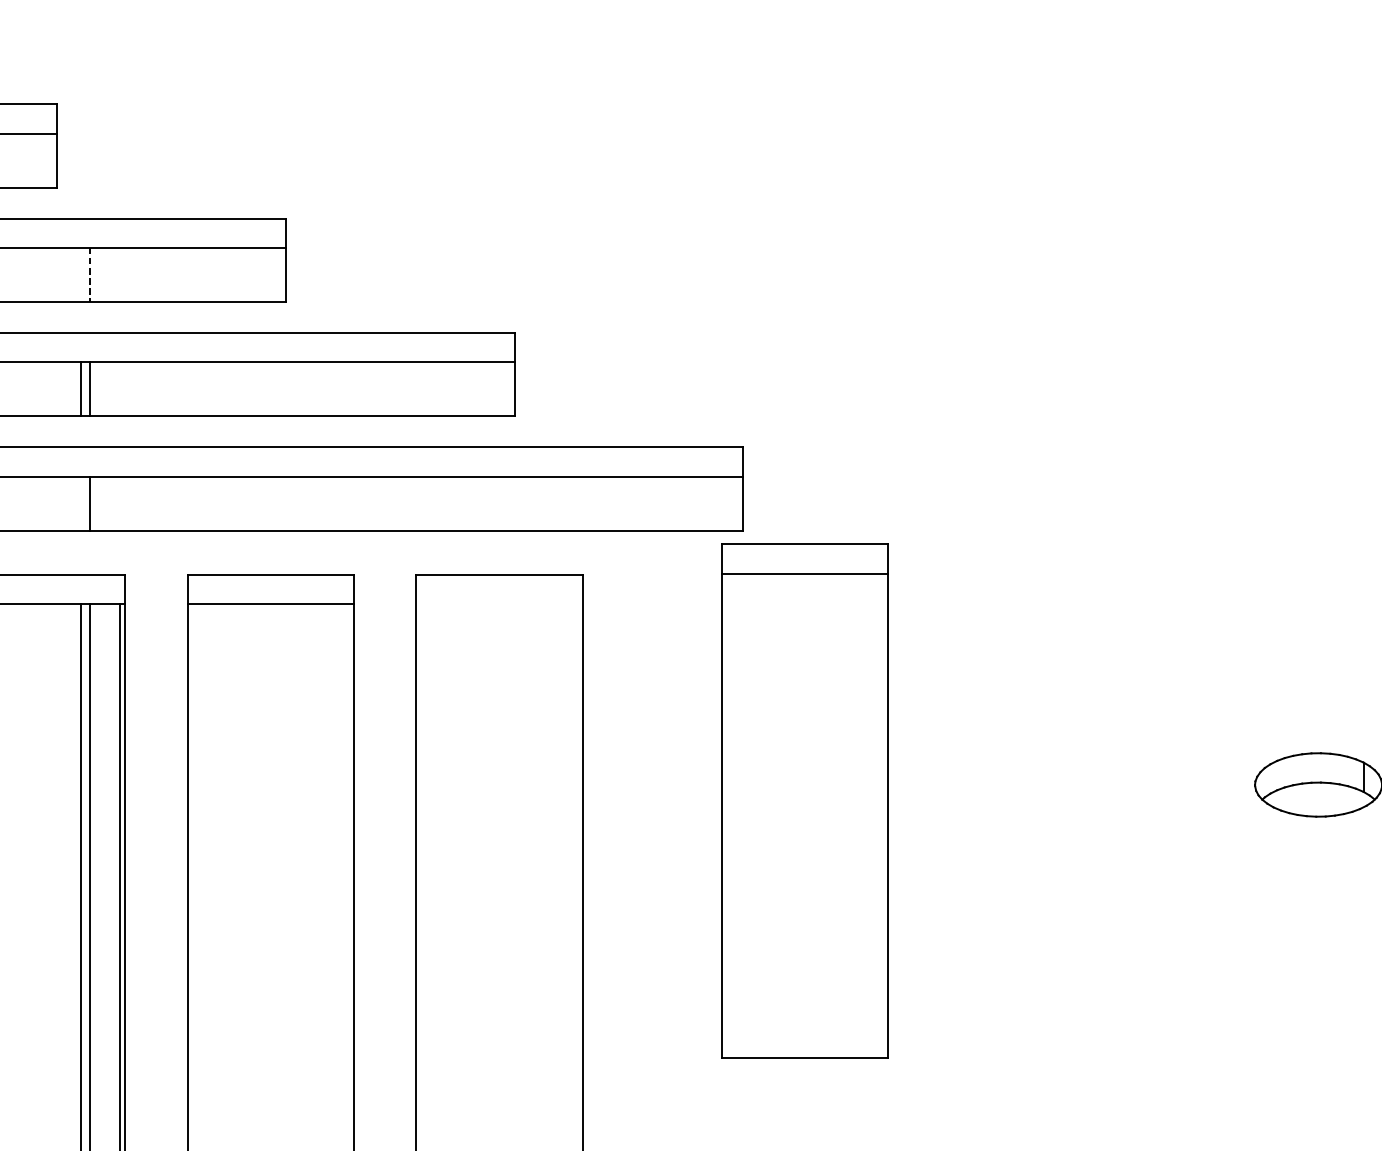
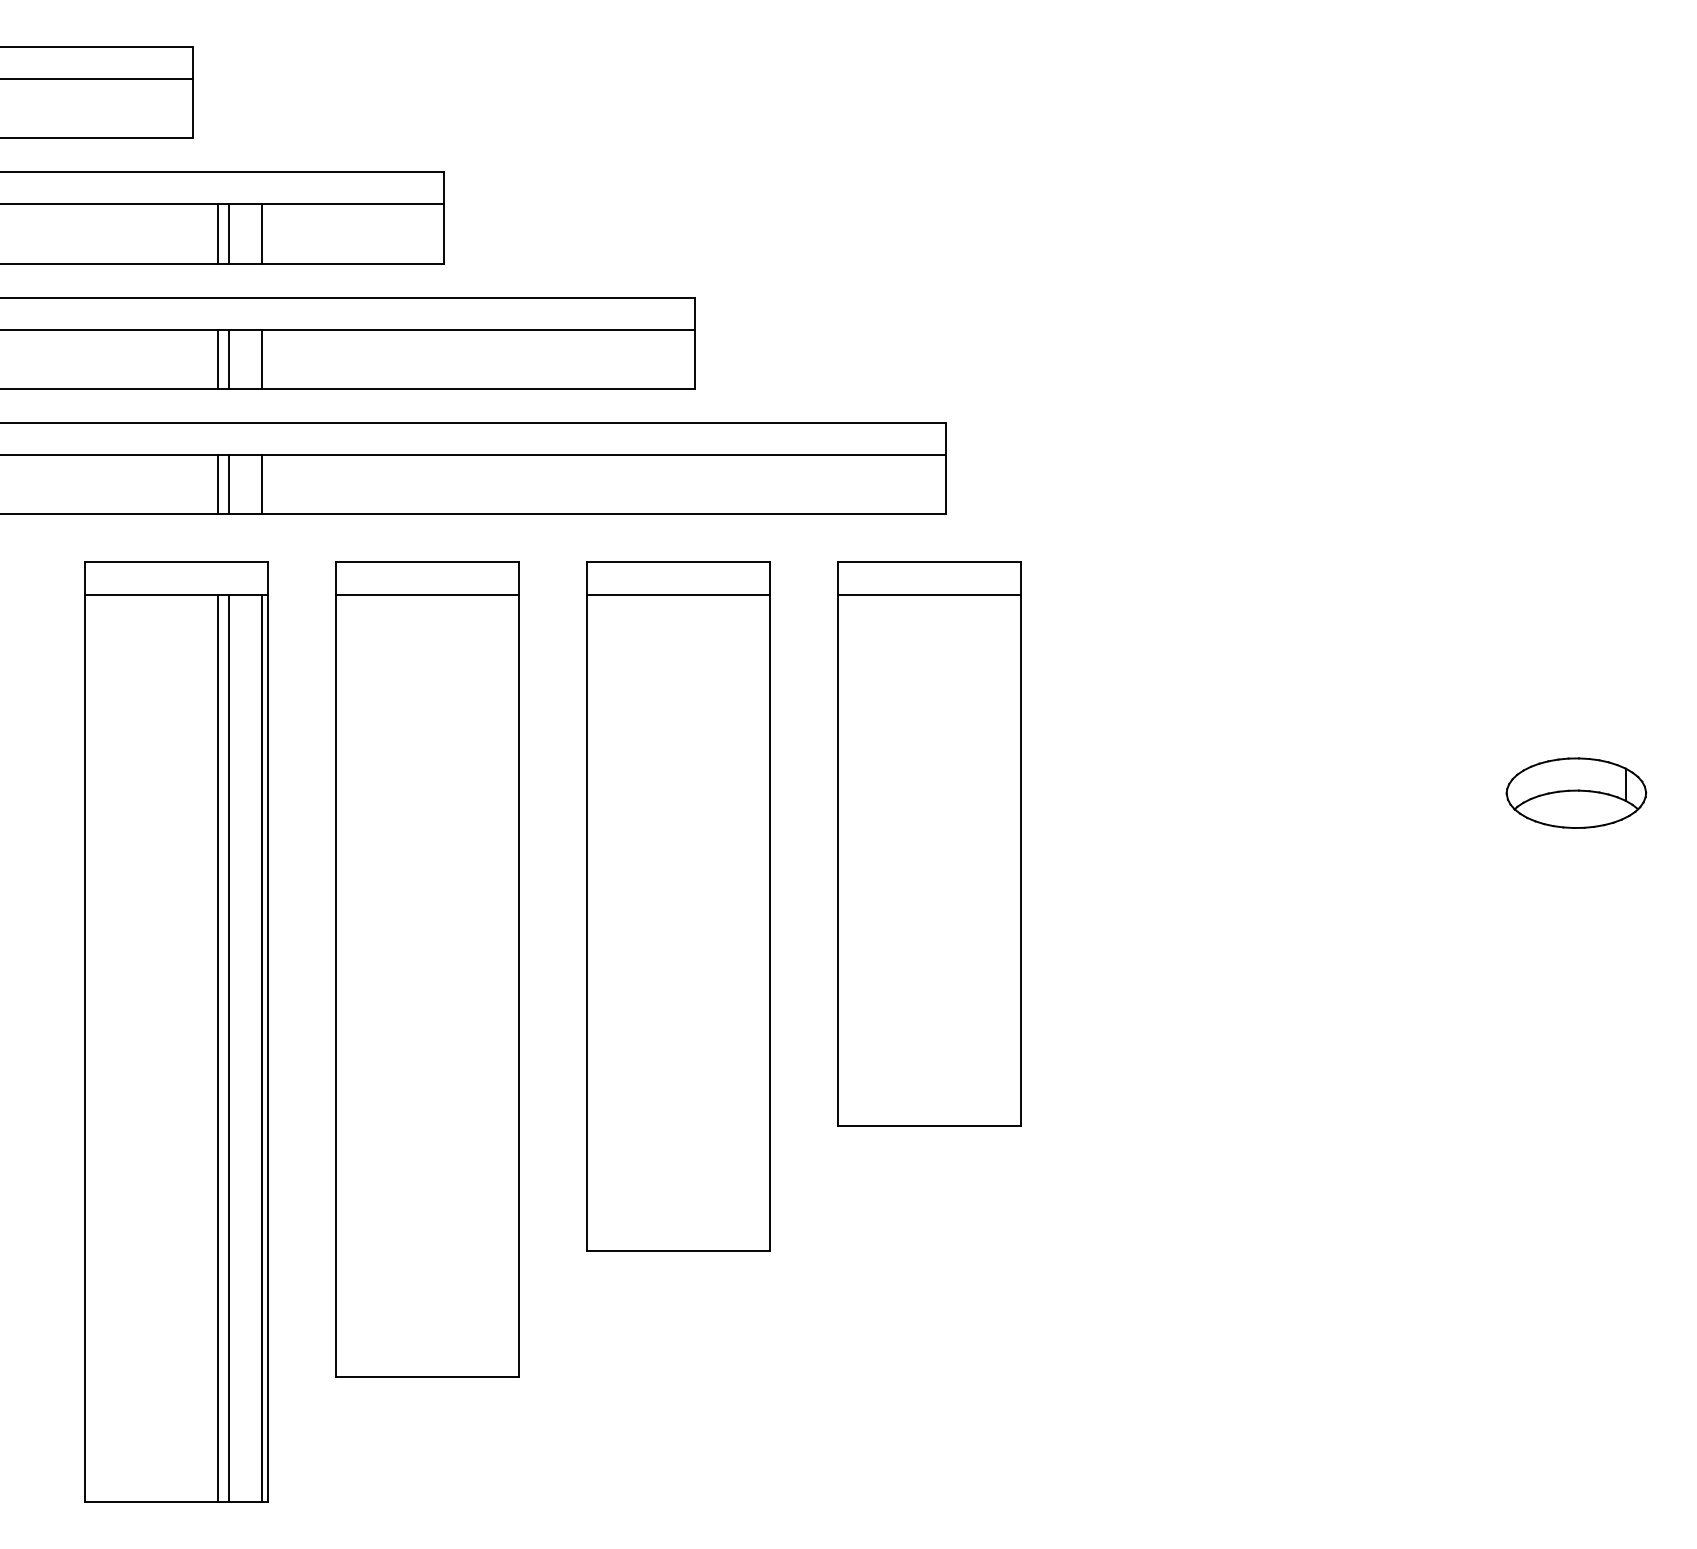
line: (80, 274) -> (218, 233), added
line: (90, 274) -> (229, 233), dashed -> solid
line: (120, 274) -> (262, 233), added
line: (120, 388) -> (262, 358), added
line: (80, 503) -> (218, 484), added
line: (120, 503) -> (262, 484), added
line: (499, 603) -> (677, 594), added
part: (805, 800) -> (929, 843), moved

